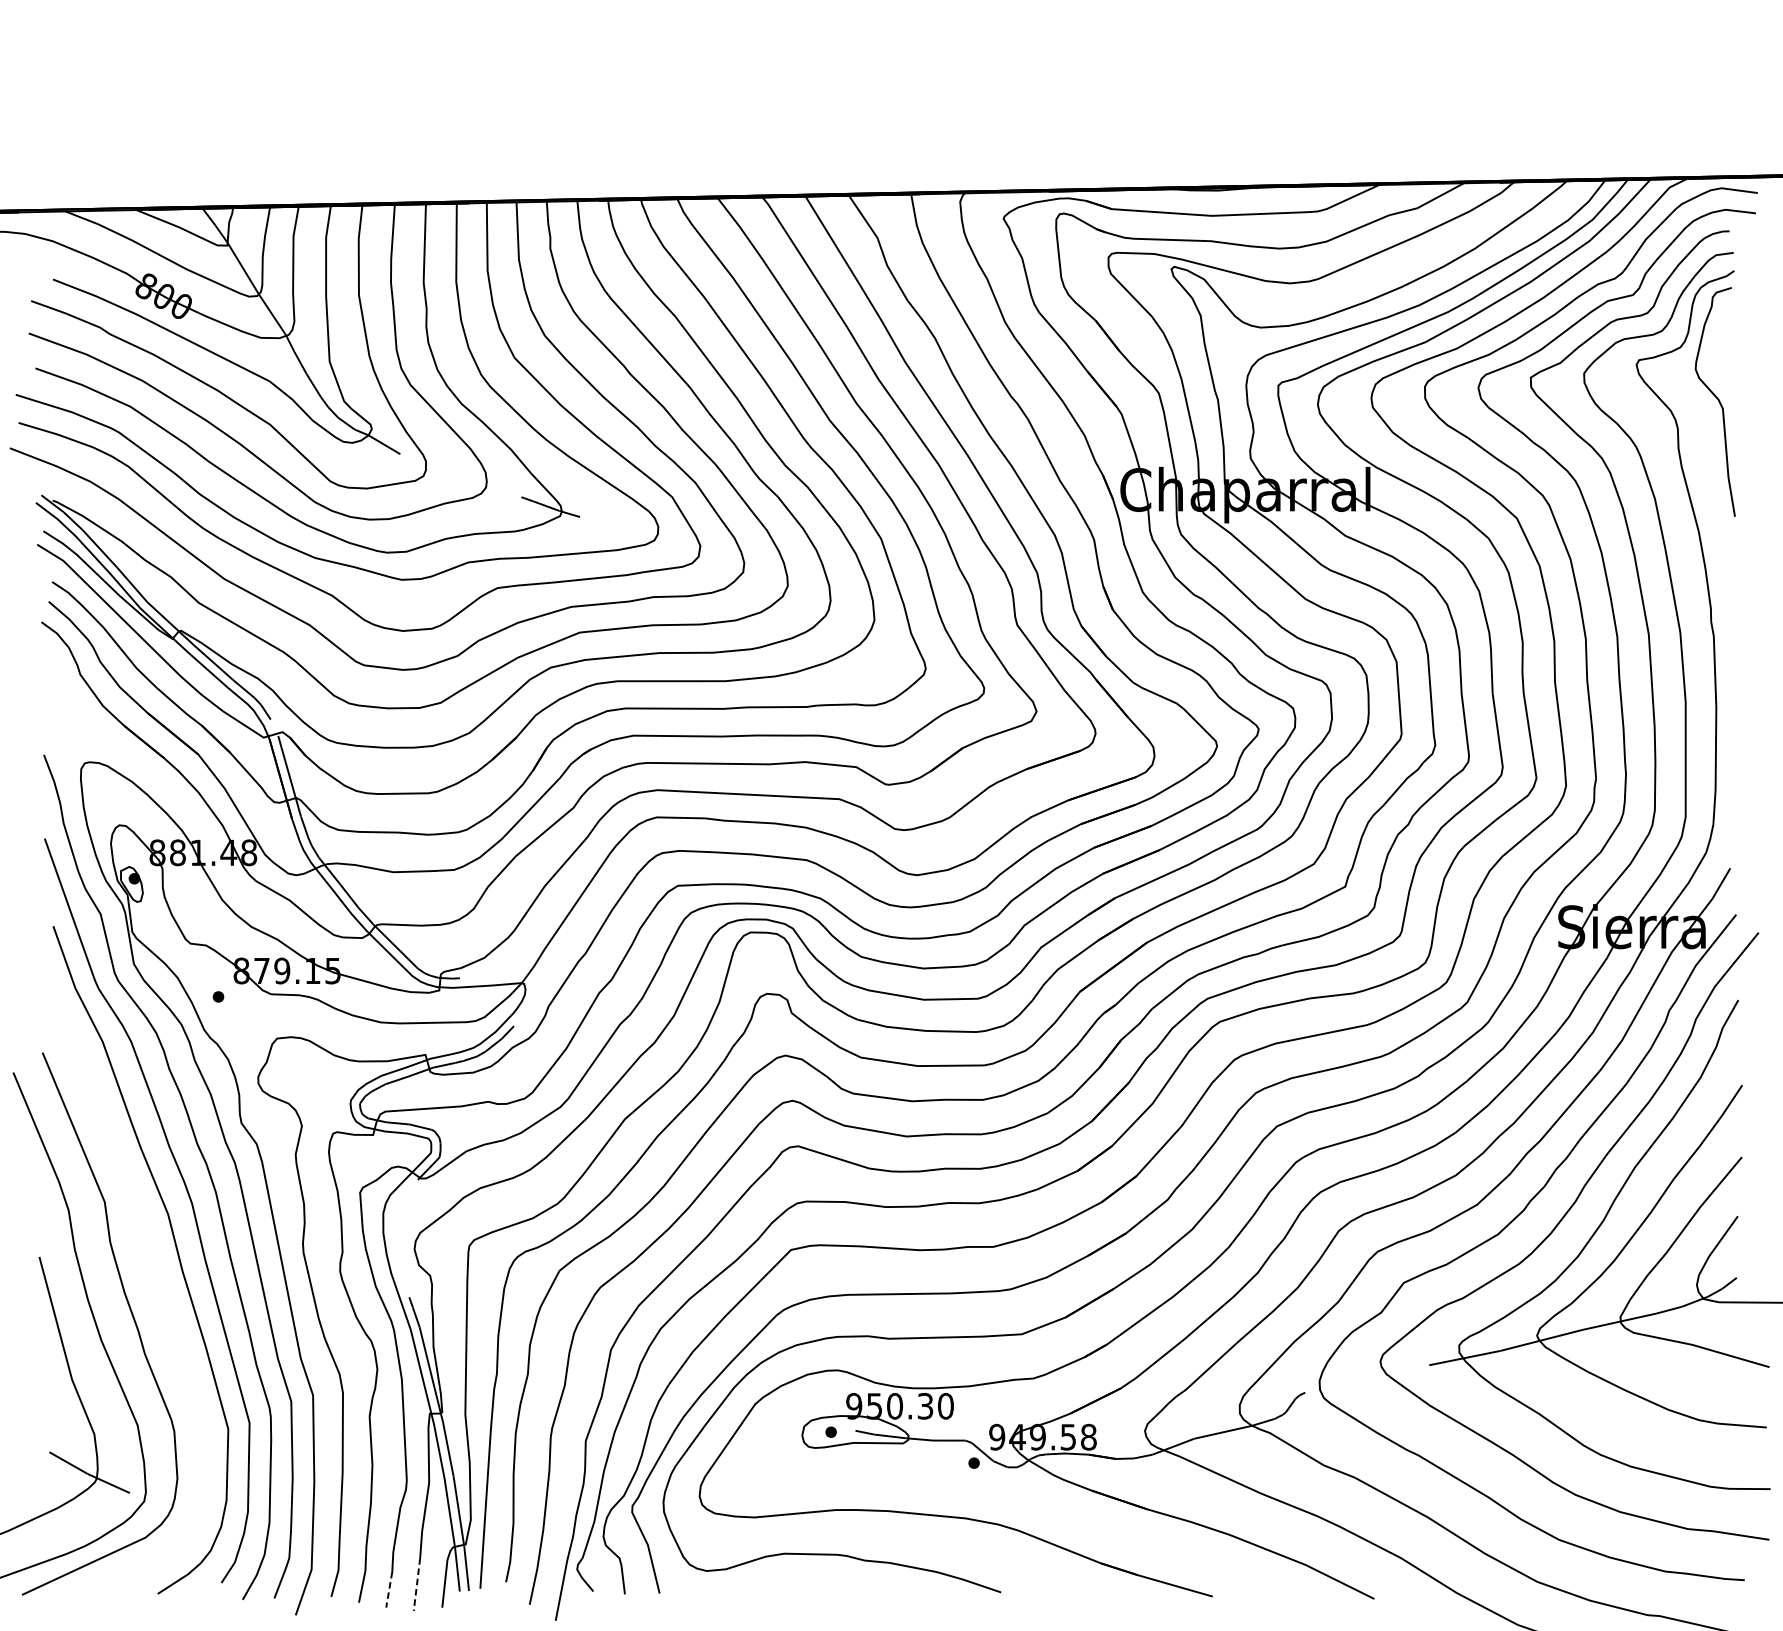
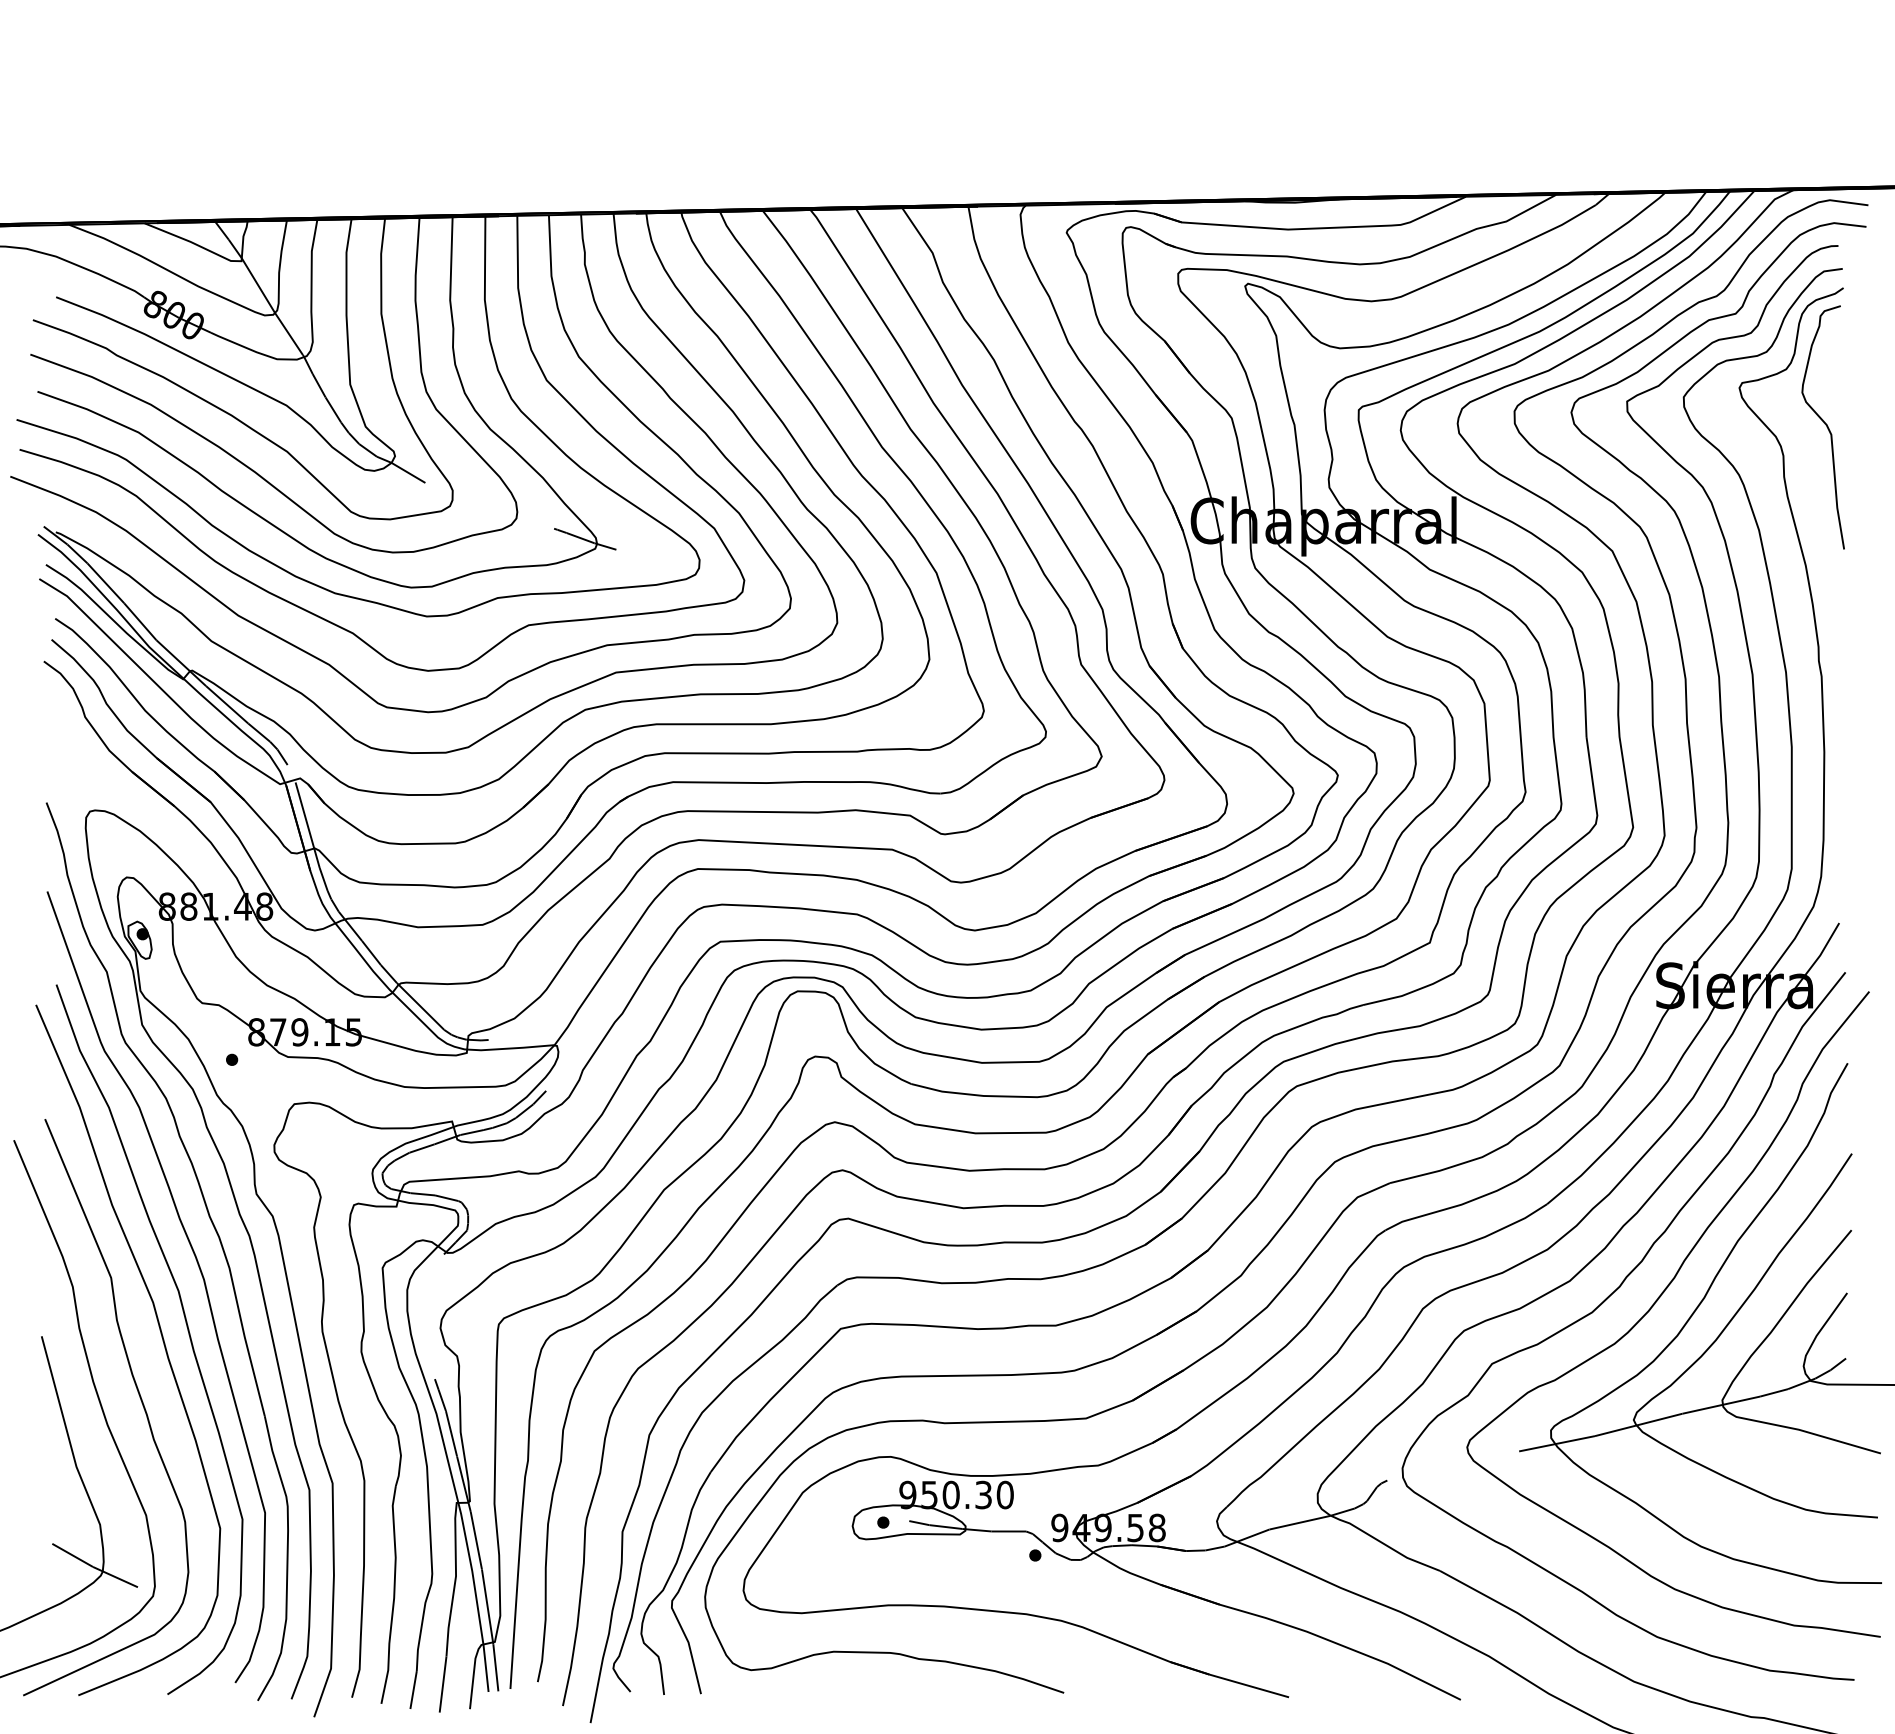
curve: (153, 1261) -> (162, 1341), added
line: (417, 1585) -> (443, 1685), dashed -> solid
line: (389, 1590) -> (413, 1690), dashed -> solid

